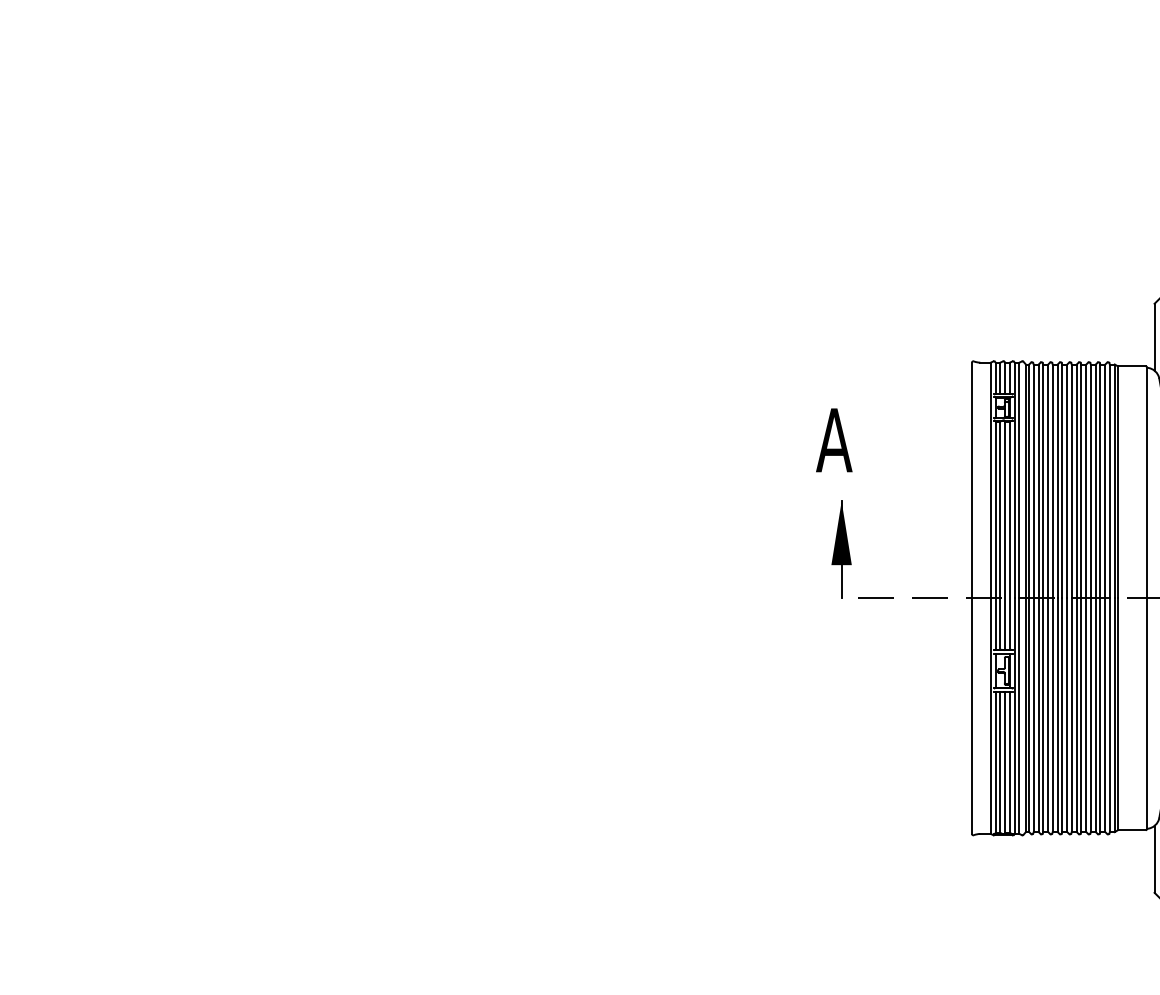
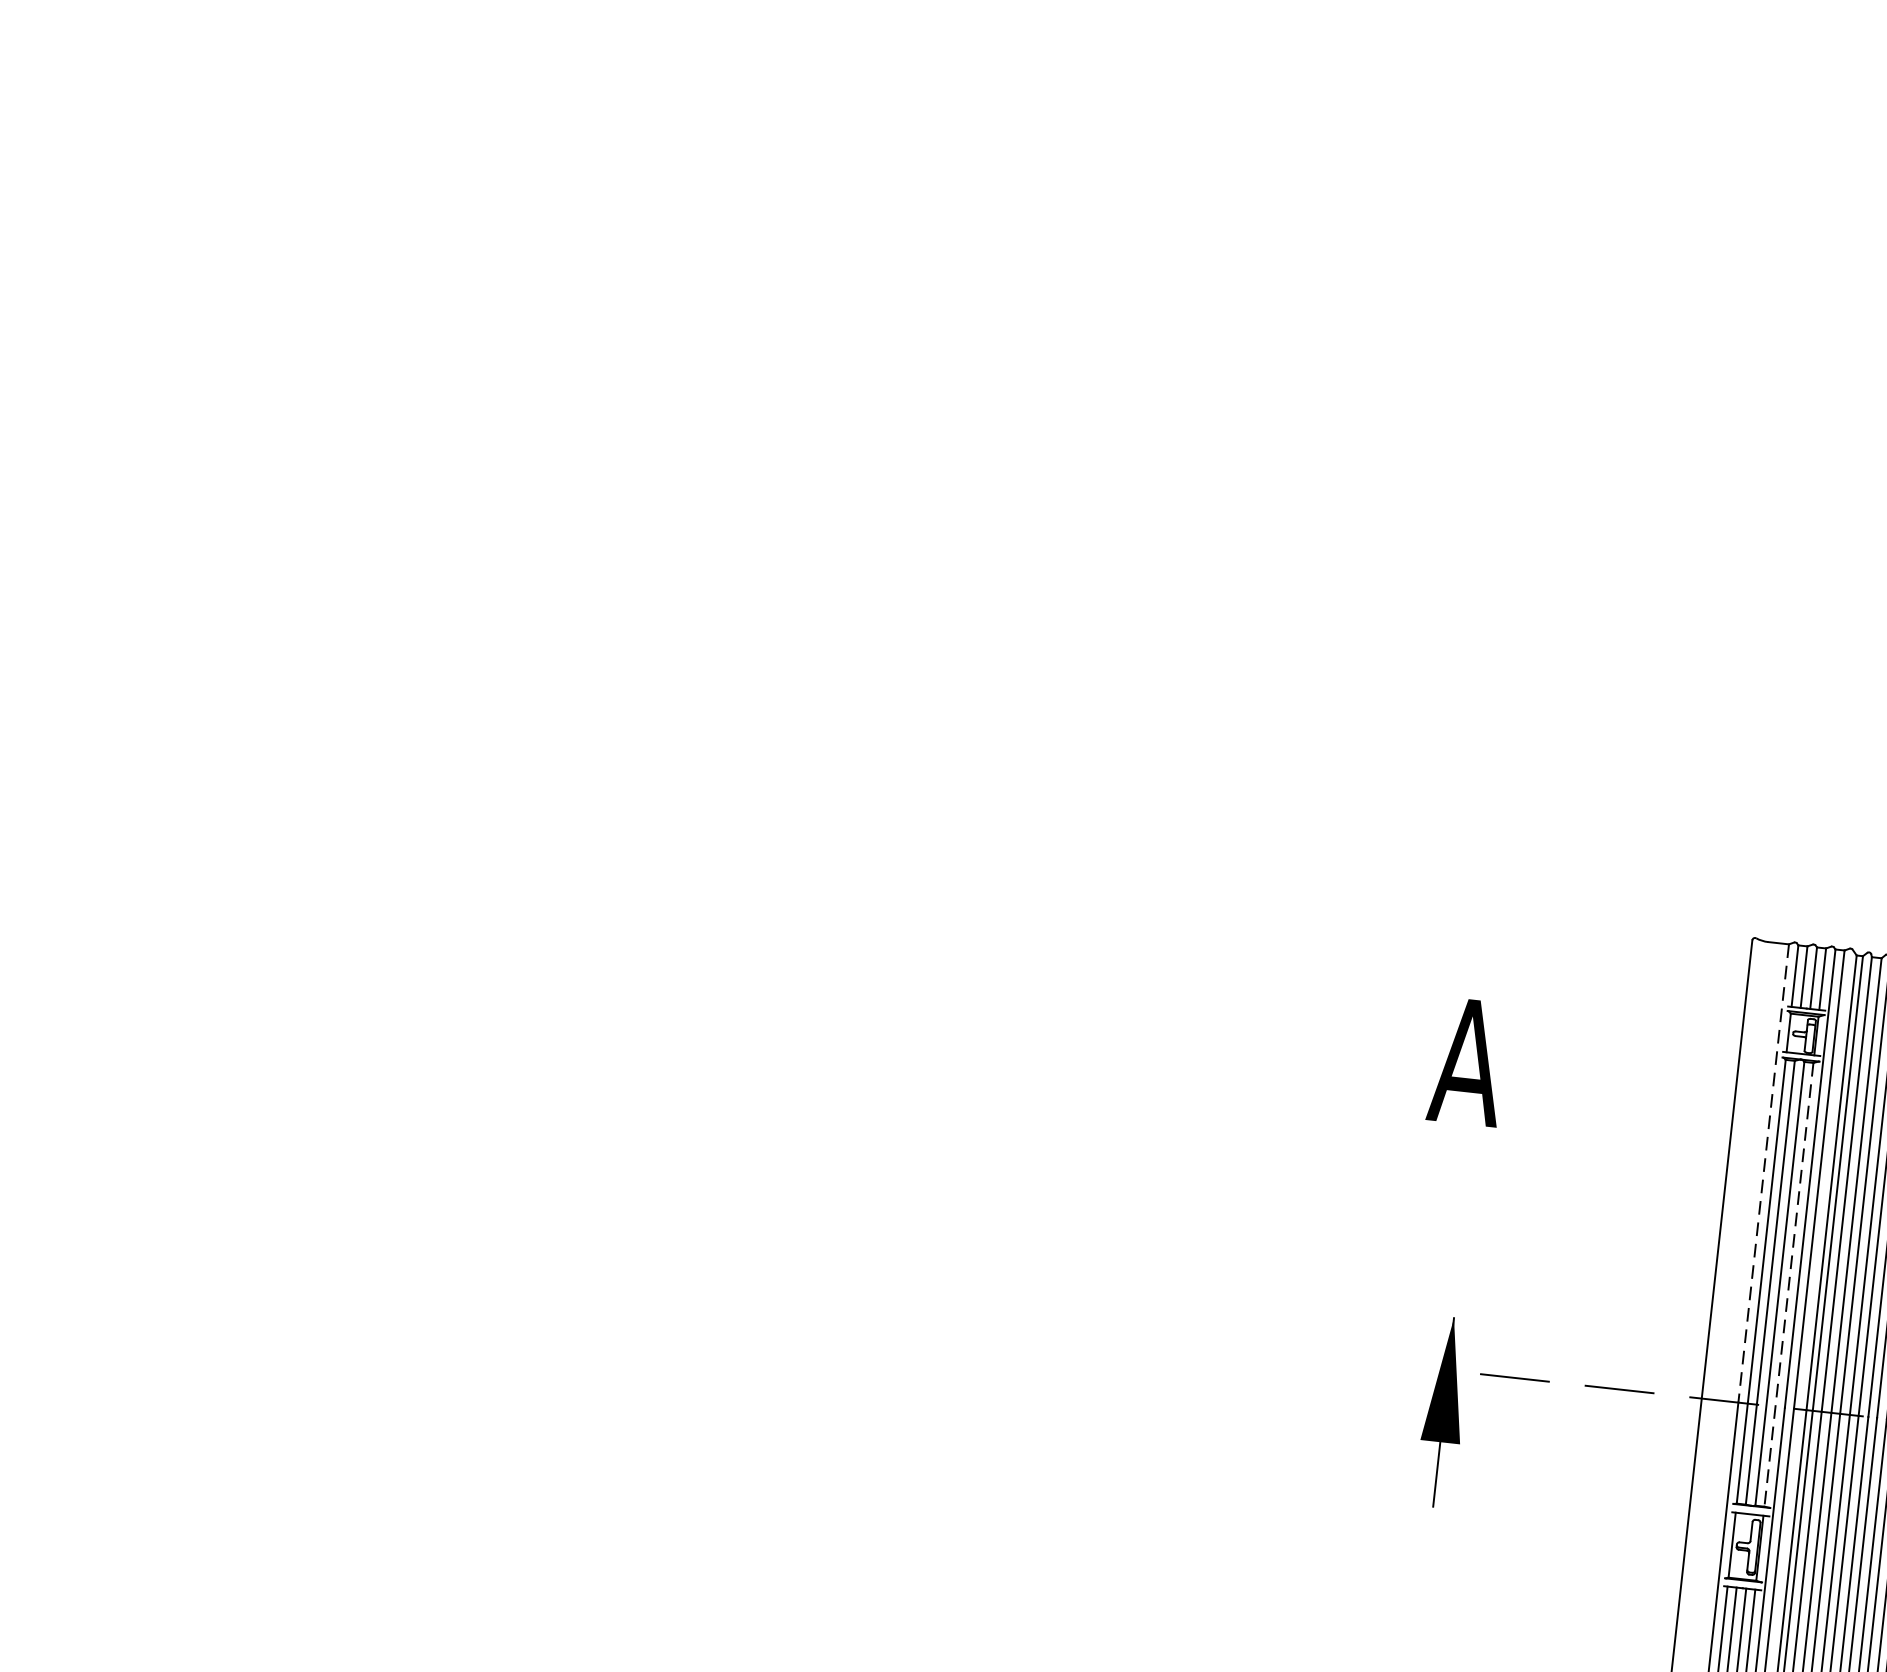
line: (990, 480) -> (1762, 1173), solid -> dashed
line: (1009, 536) -> (1787, 1286), solid -> dashed
part: (841, 549) -> (1443, 1411), moved

